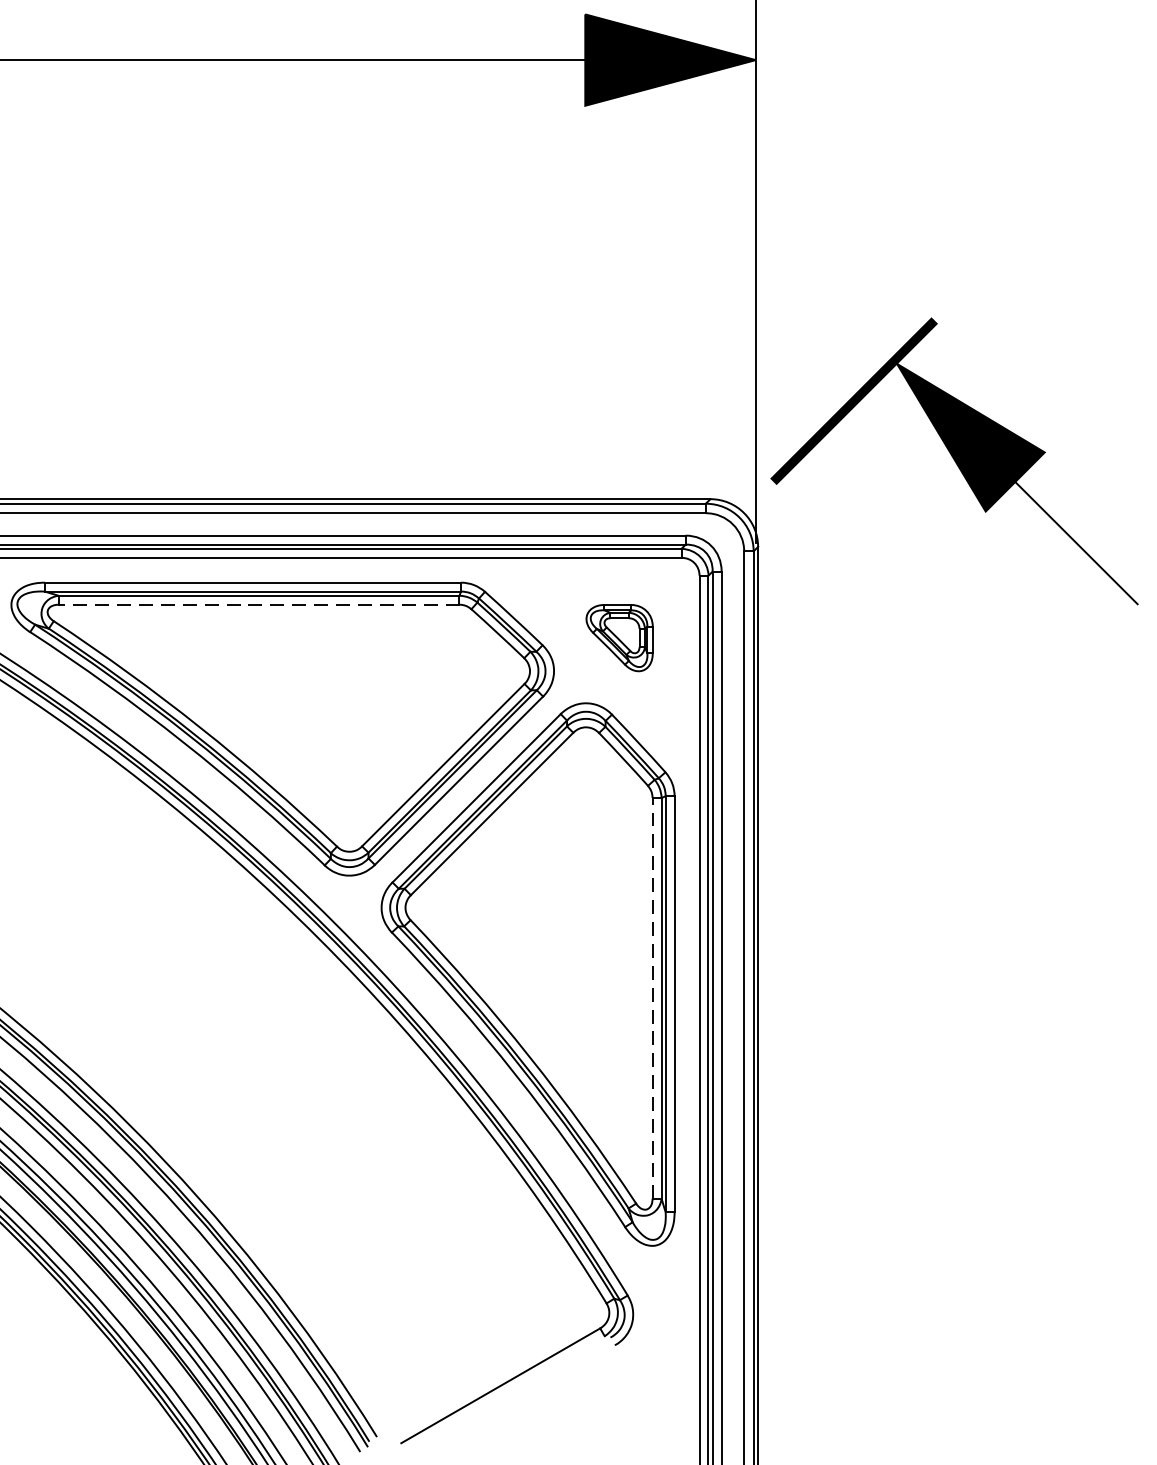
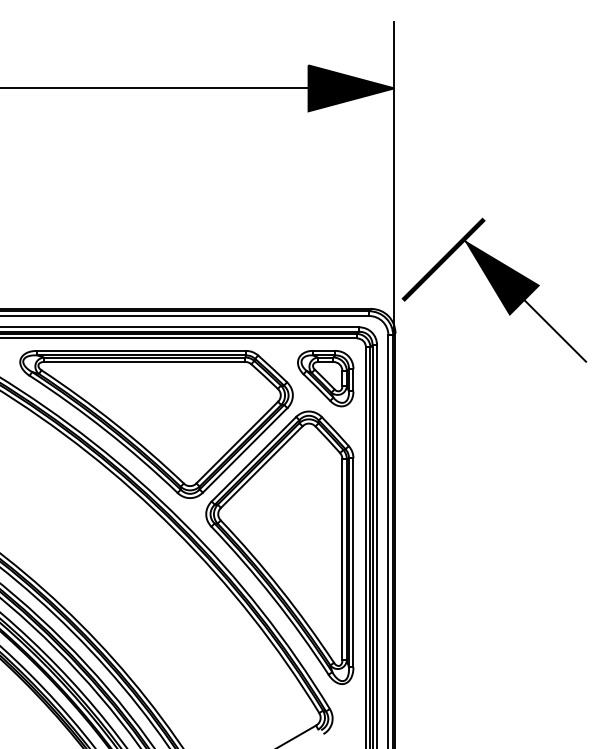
line: (258, 605) -> (144, 362), dashed -> solid
part: (618, 637) -> (325, 378), size x1.67
line: (652, 997) -> (342, 559), dashed -> solid

